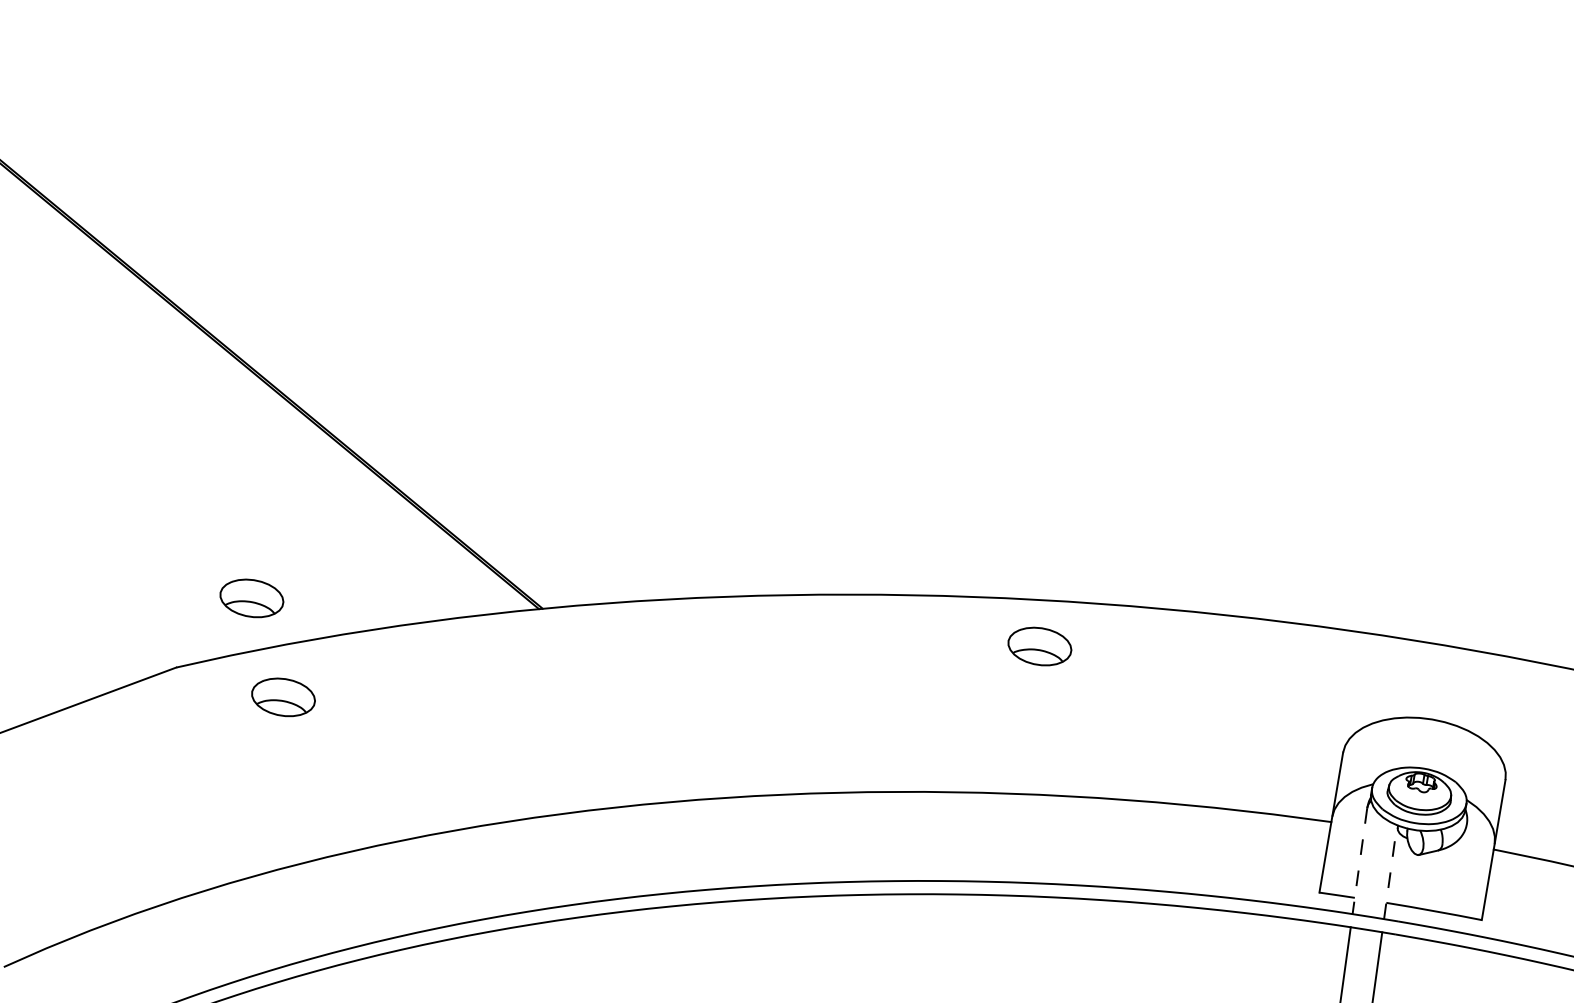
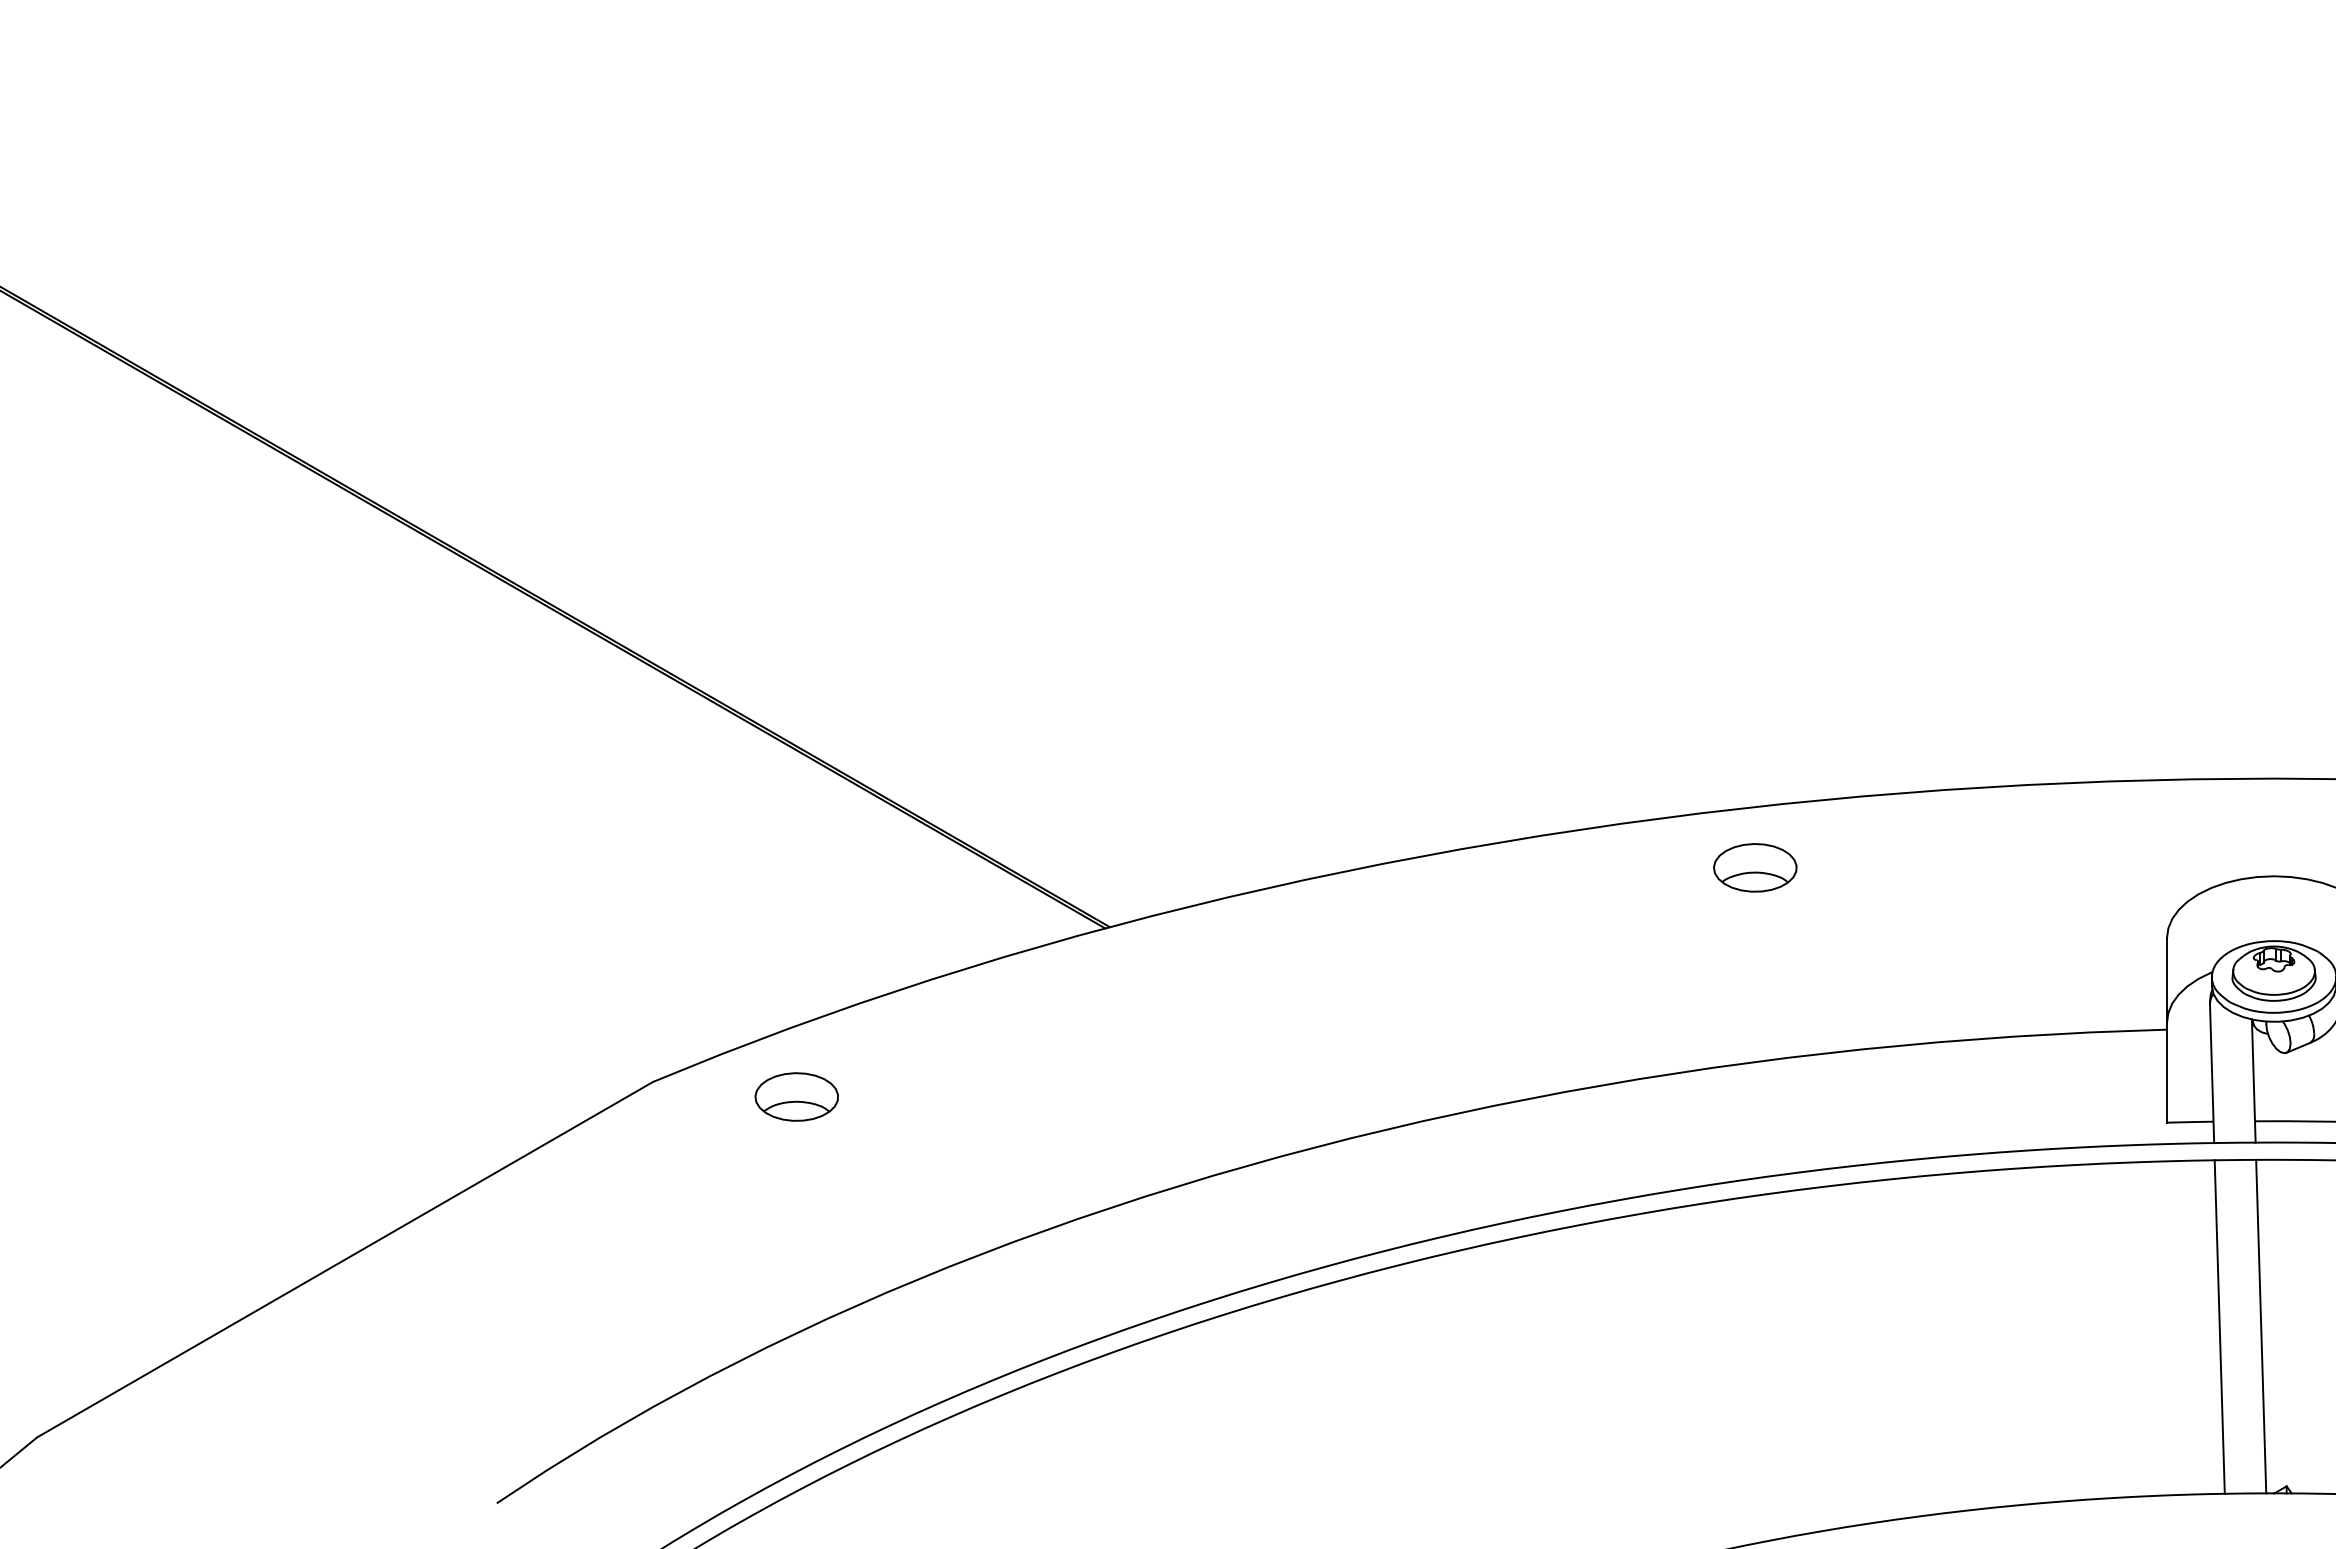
part: (251, 597) -> (734, 976), removed
line: (1360, 861) -> (2212, 1073), dashed -> solid
line: (1390, 872) -> (2253, 1081), dashed -> solid

